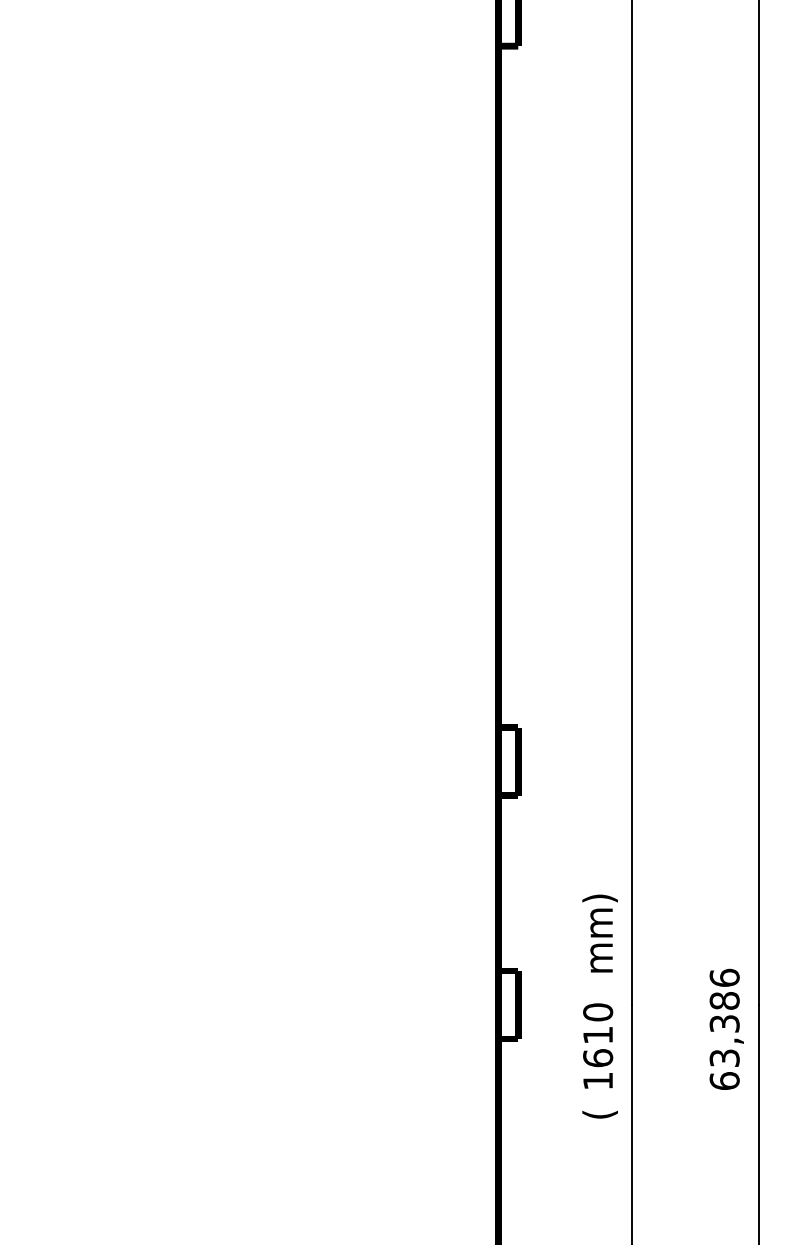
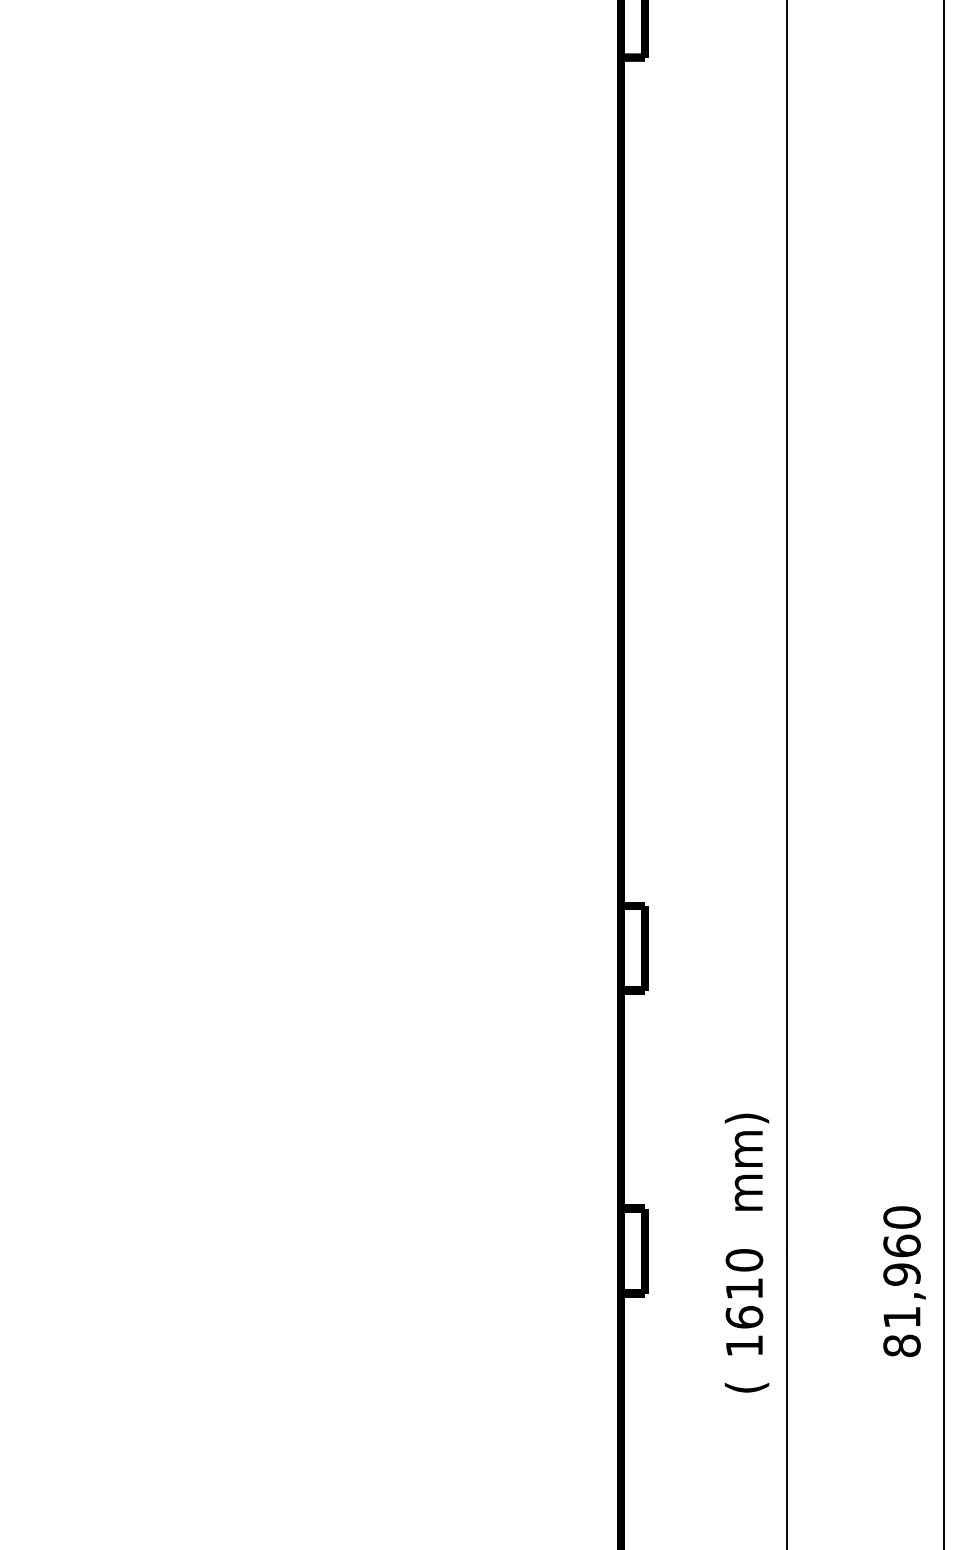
text: (724, 1029) -> (901, 1281), 63,386 -> 81,960

